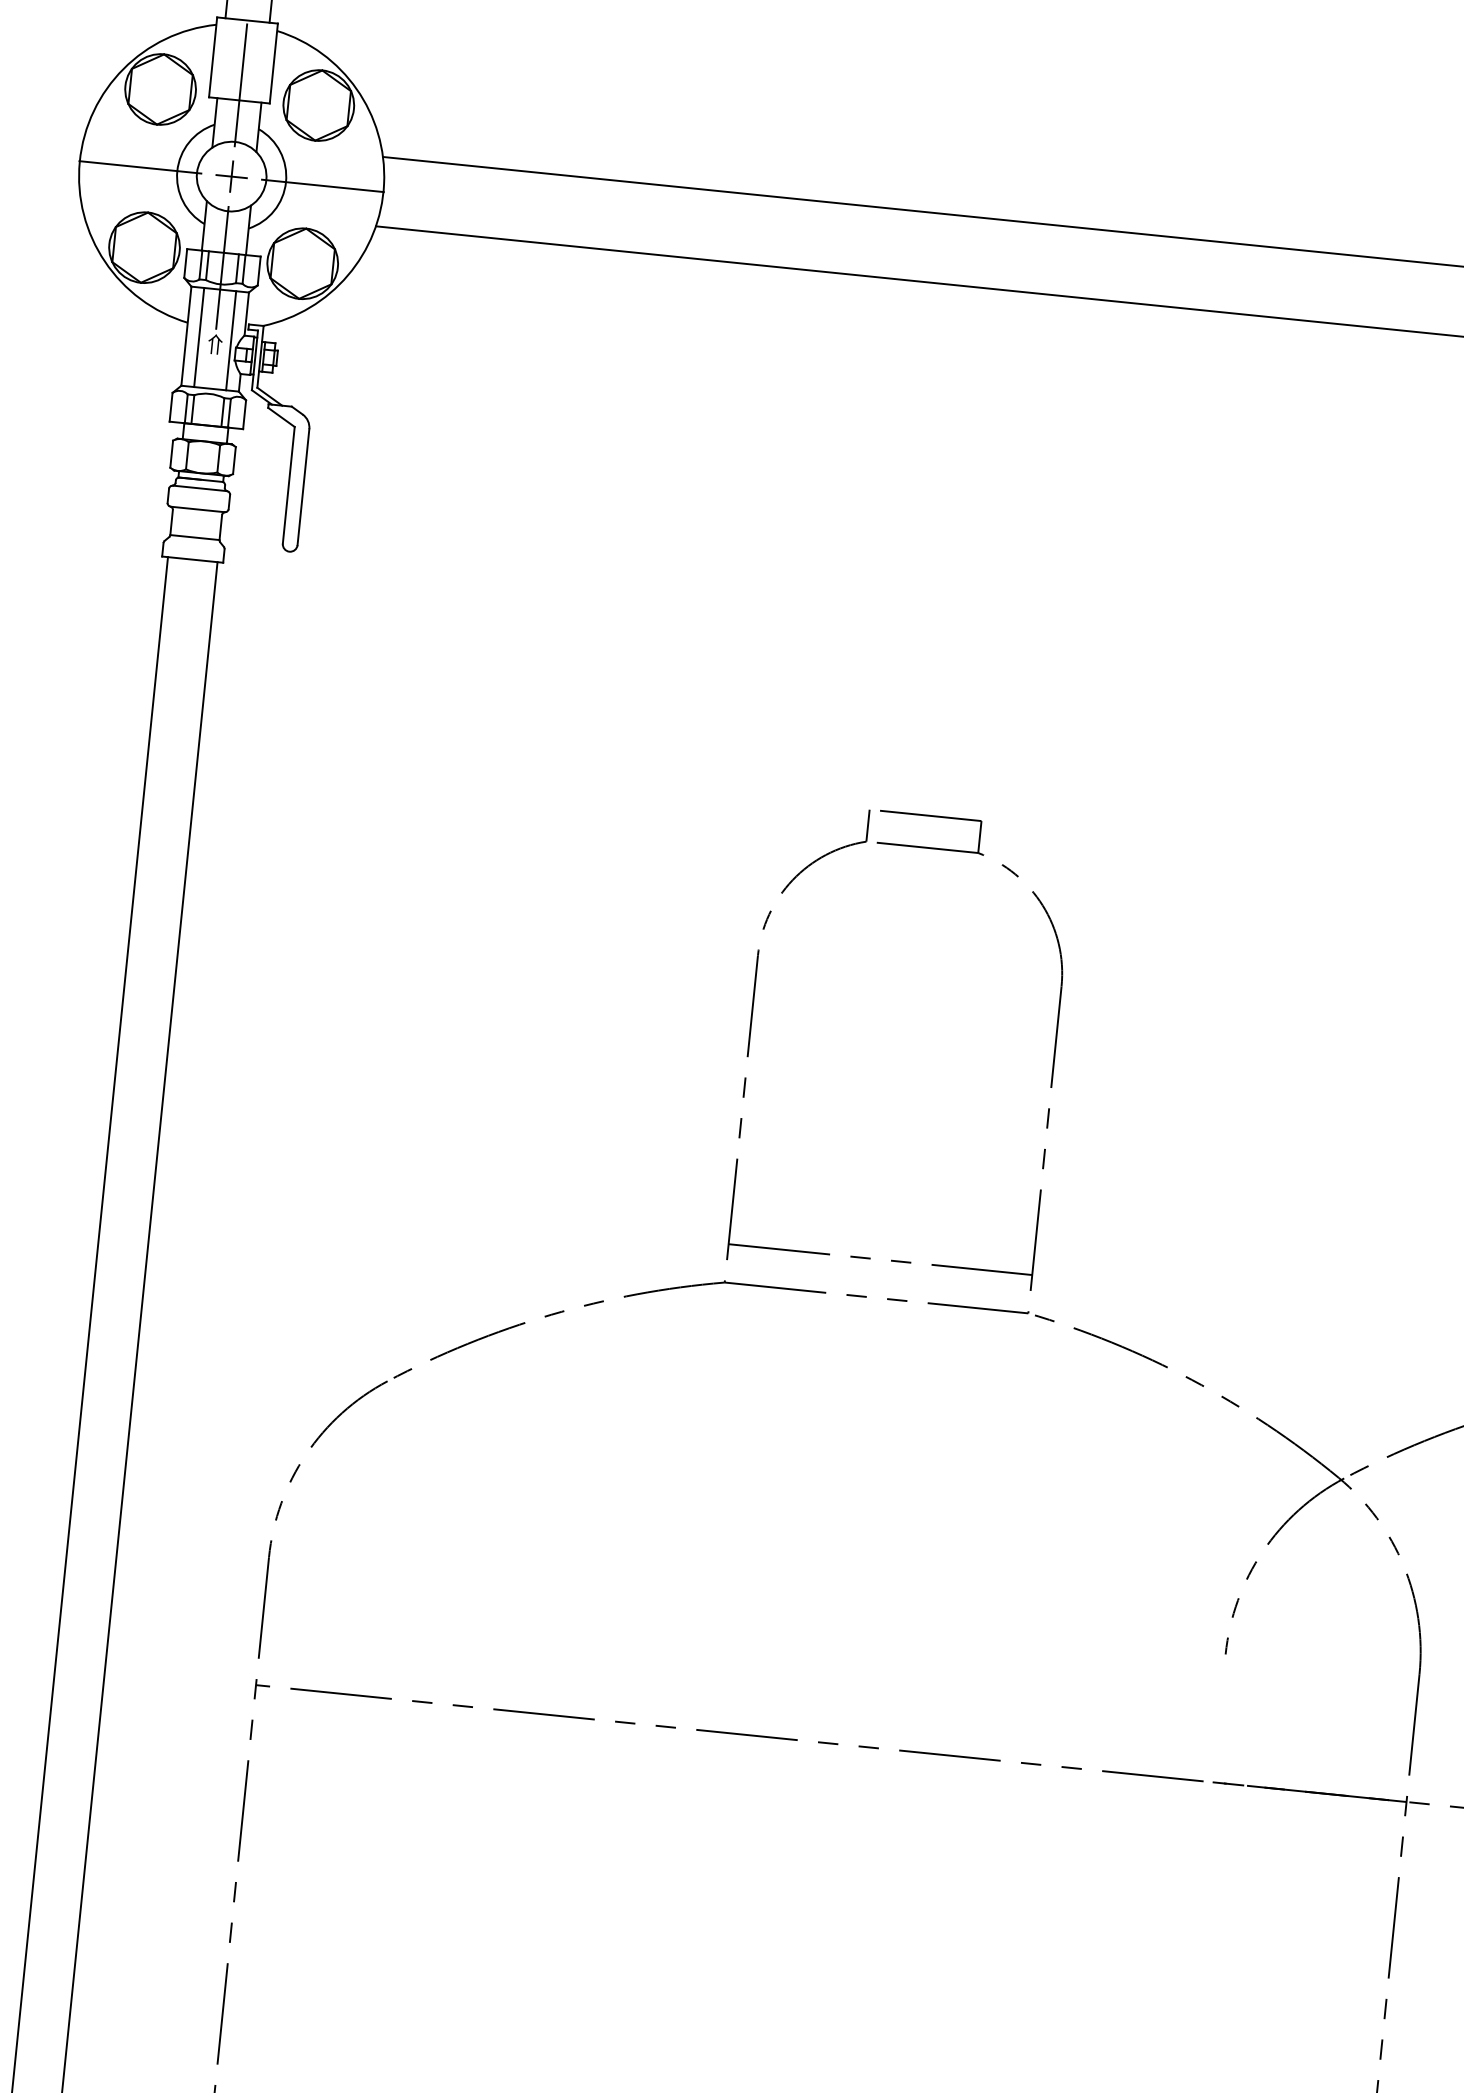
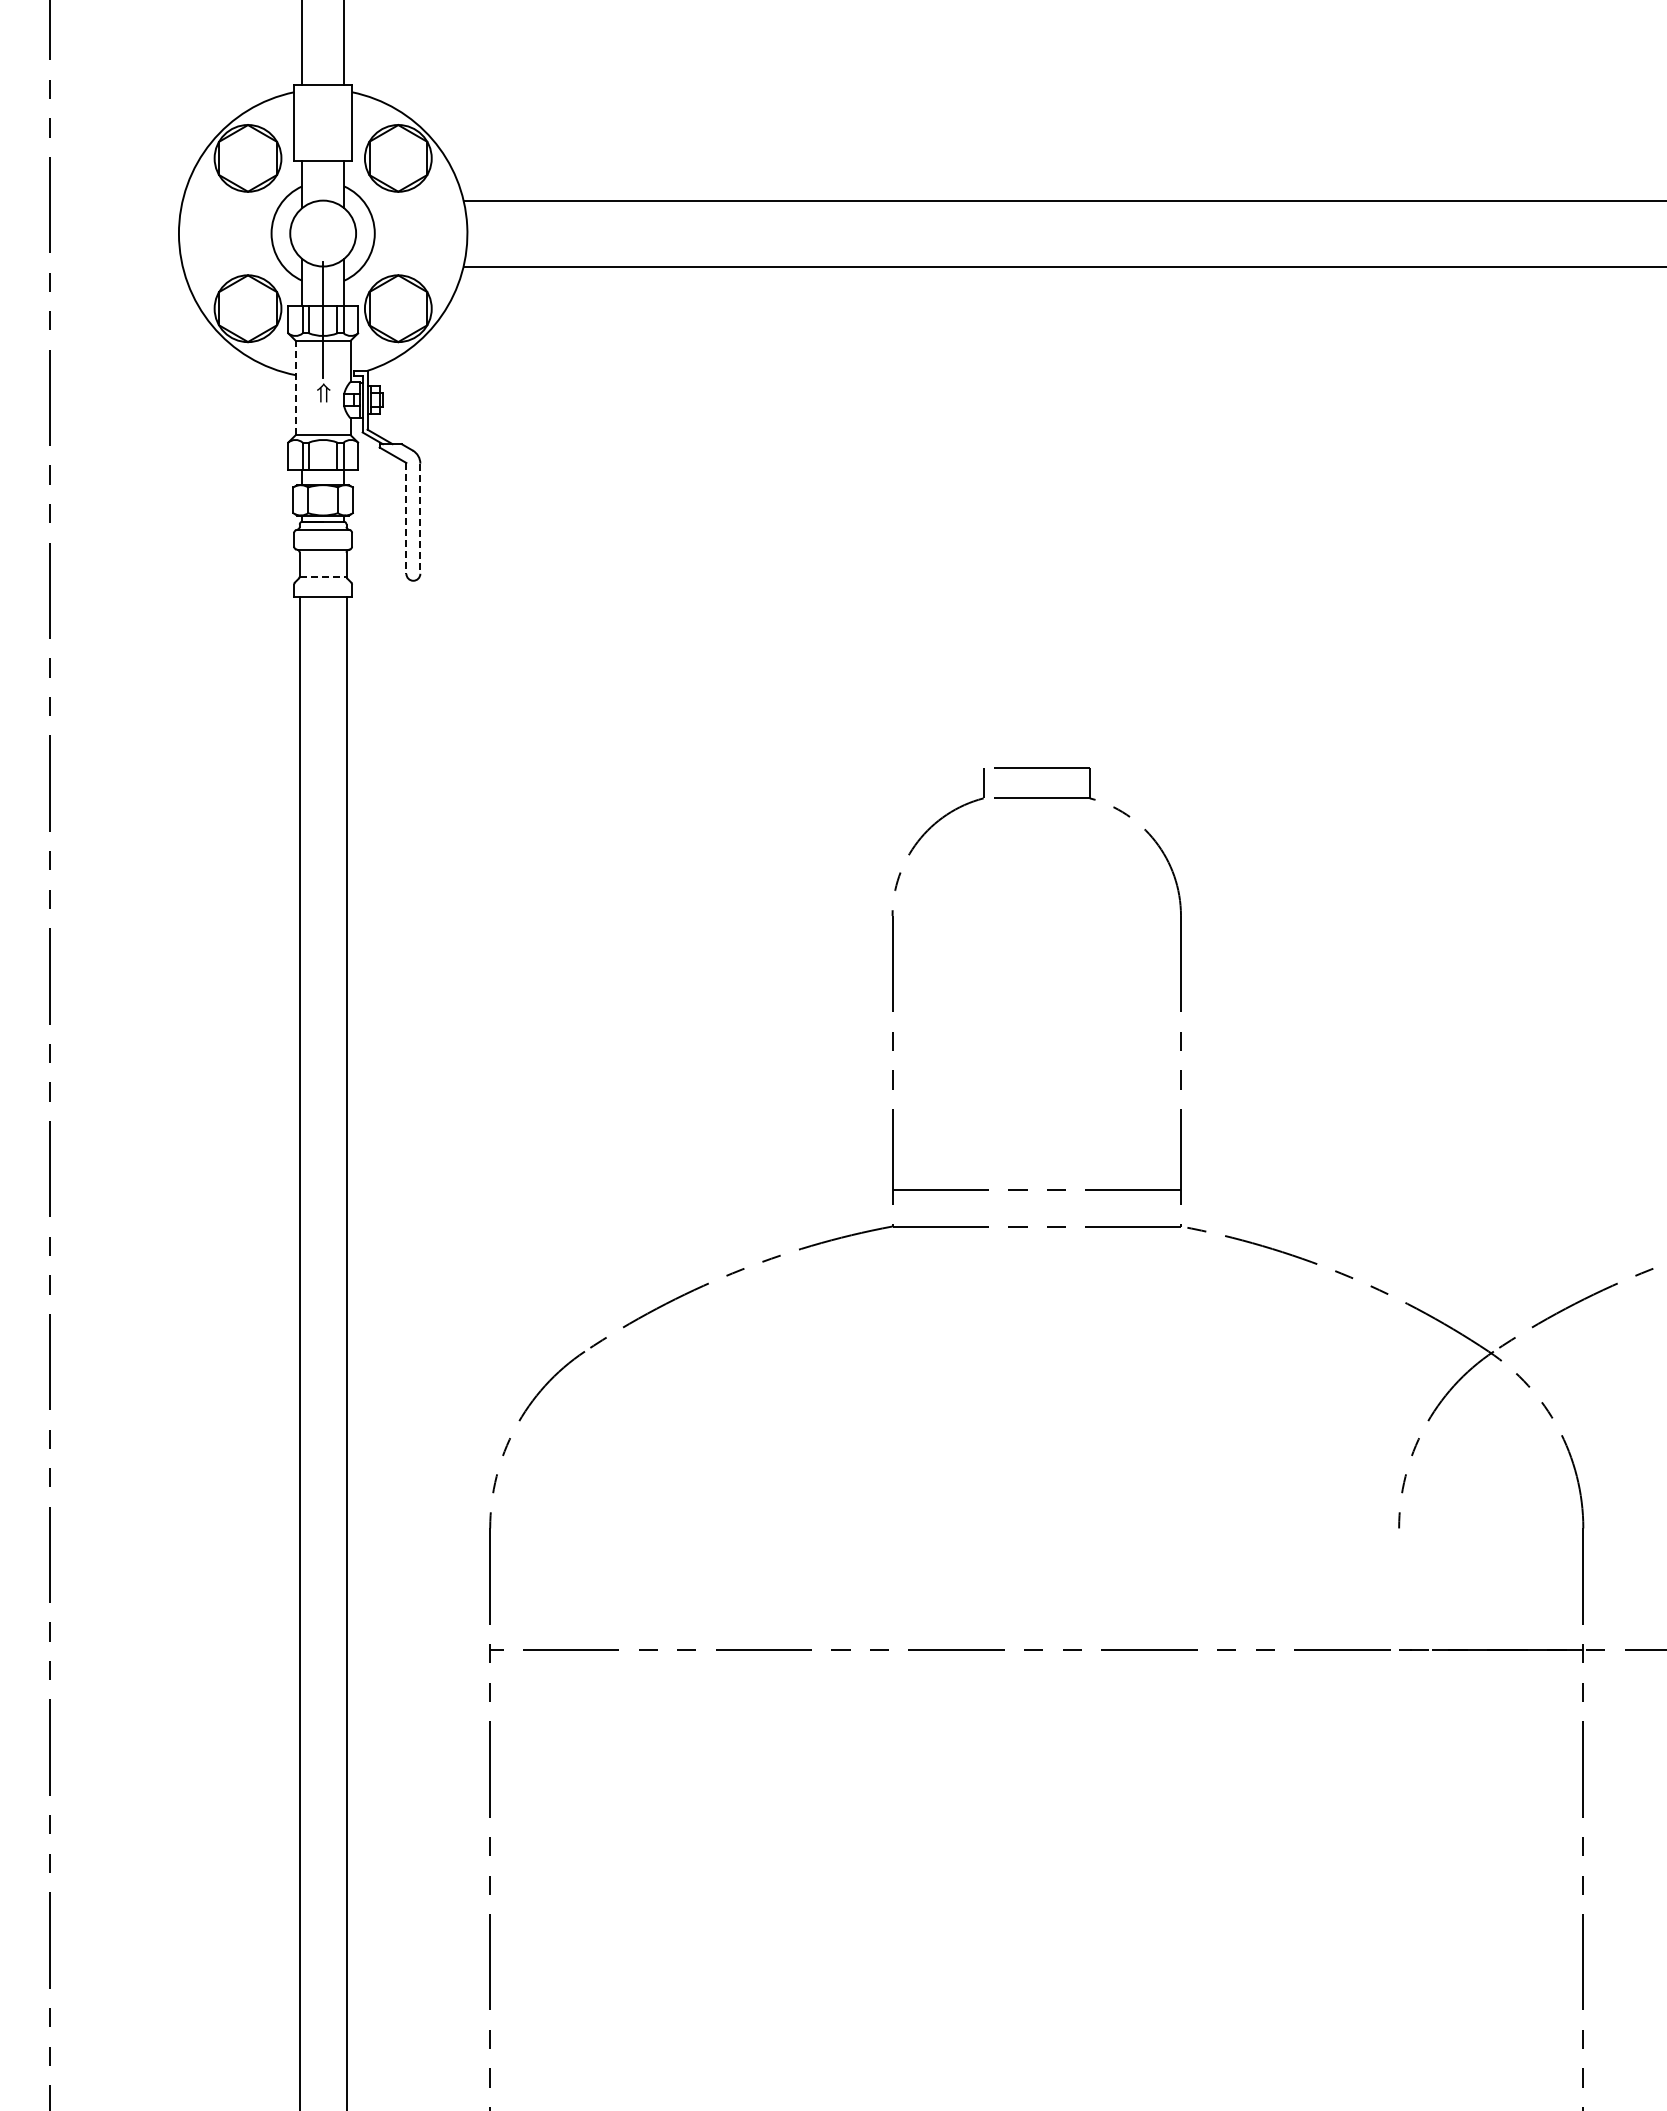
line: (241, 85) -> (323, 146), removed
line: (140, 167) -> (236, 233), removed
part: (232, 176) -> (323, 233), removed
line: (322, 185) -> (409, 233), removed
line: (186, 335) -> (295, 387), solid -> dashed
line: (199, 337) -> (308, 387), removed
line: (231, 340) -> (338, 387), removed
line: (288, 485) -> (406, 518), solid -> dashed
line: (303, 487) -> (420, 519), solid -> dashed
line: (195, 537) -> (323, 576), solid -> dashed

